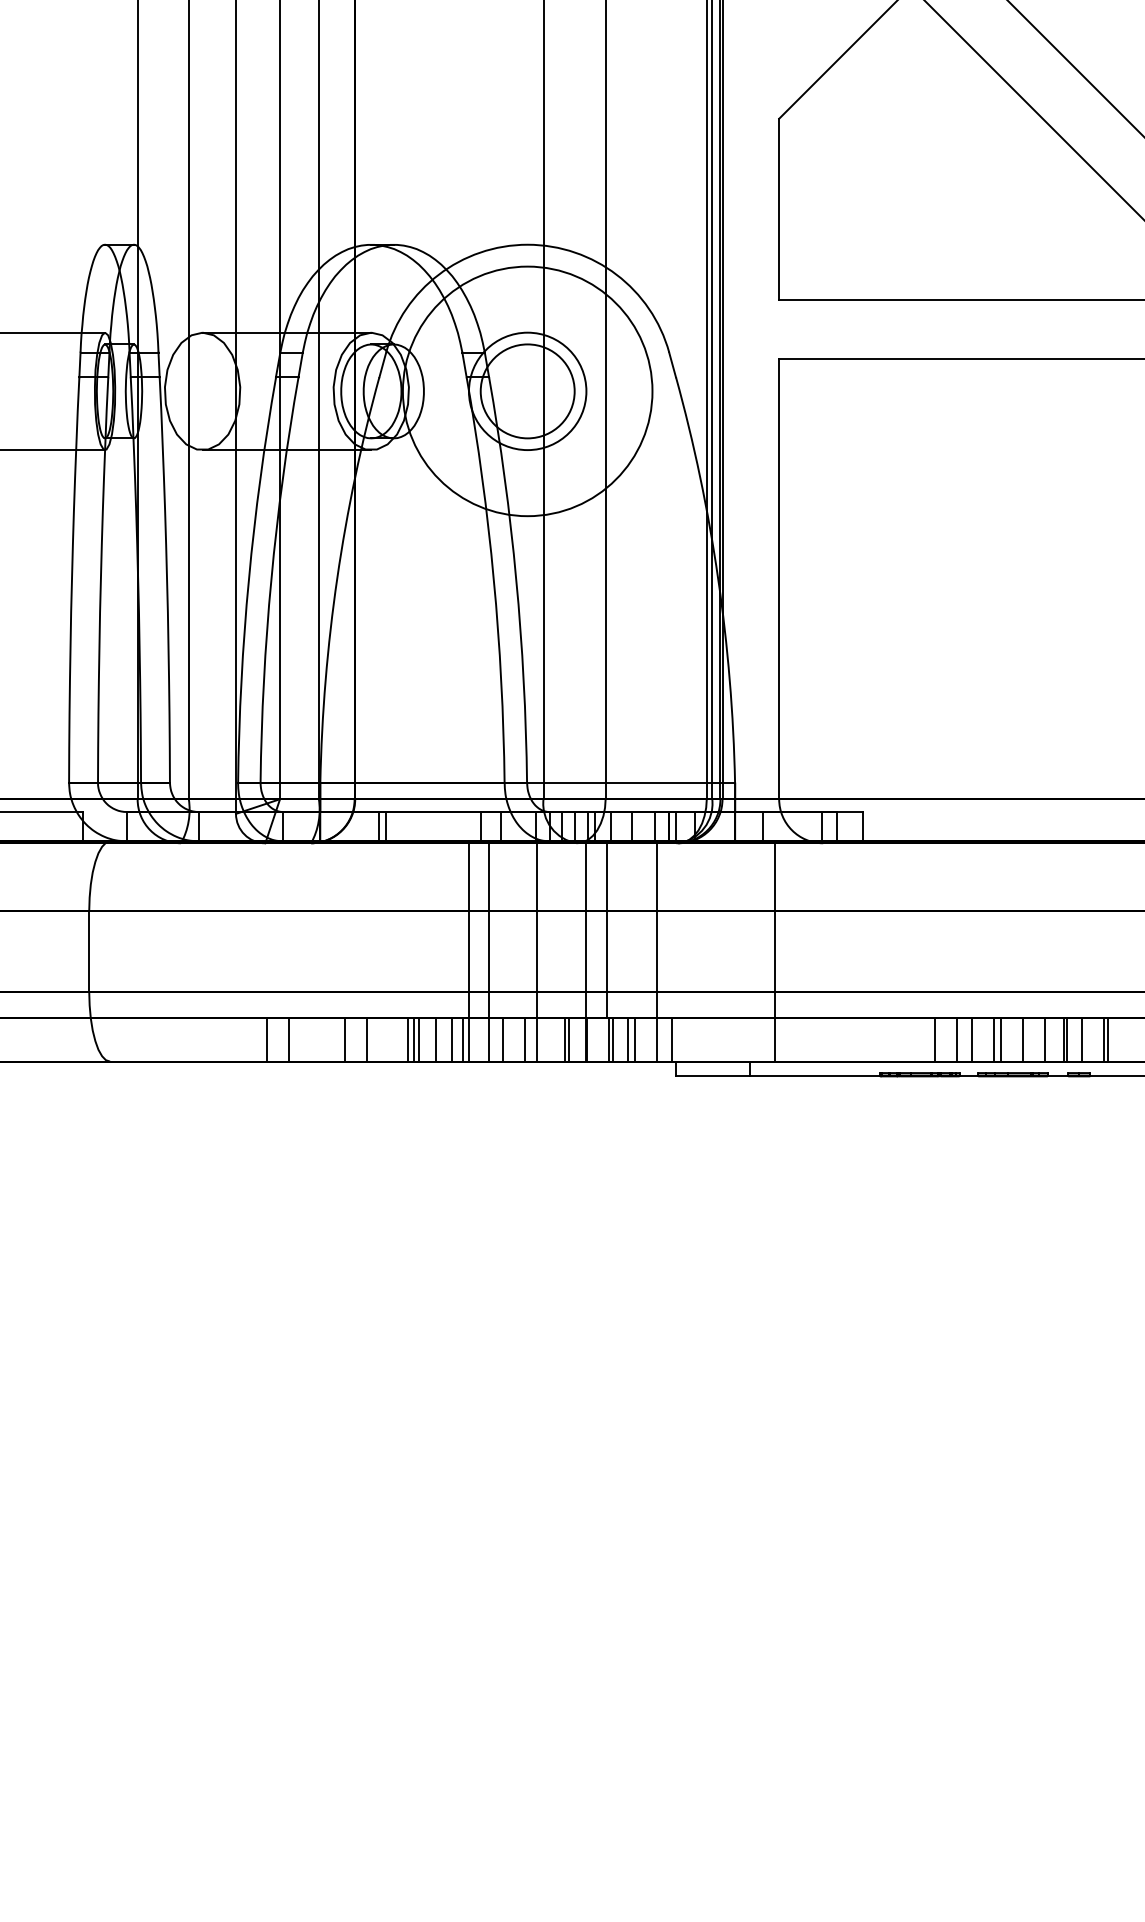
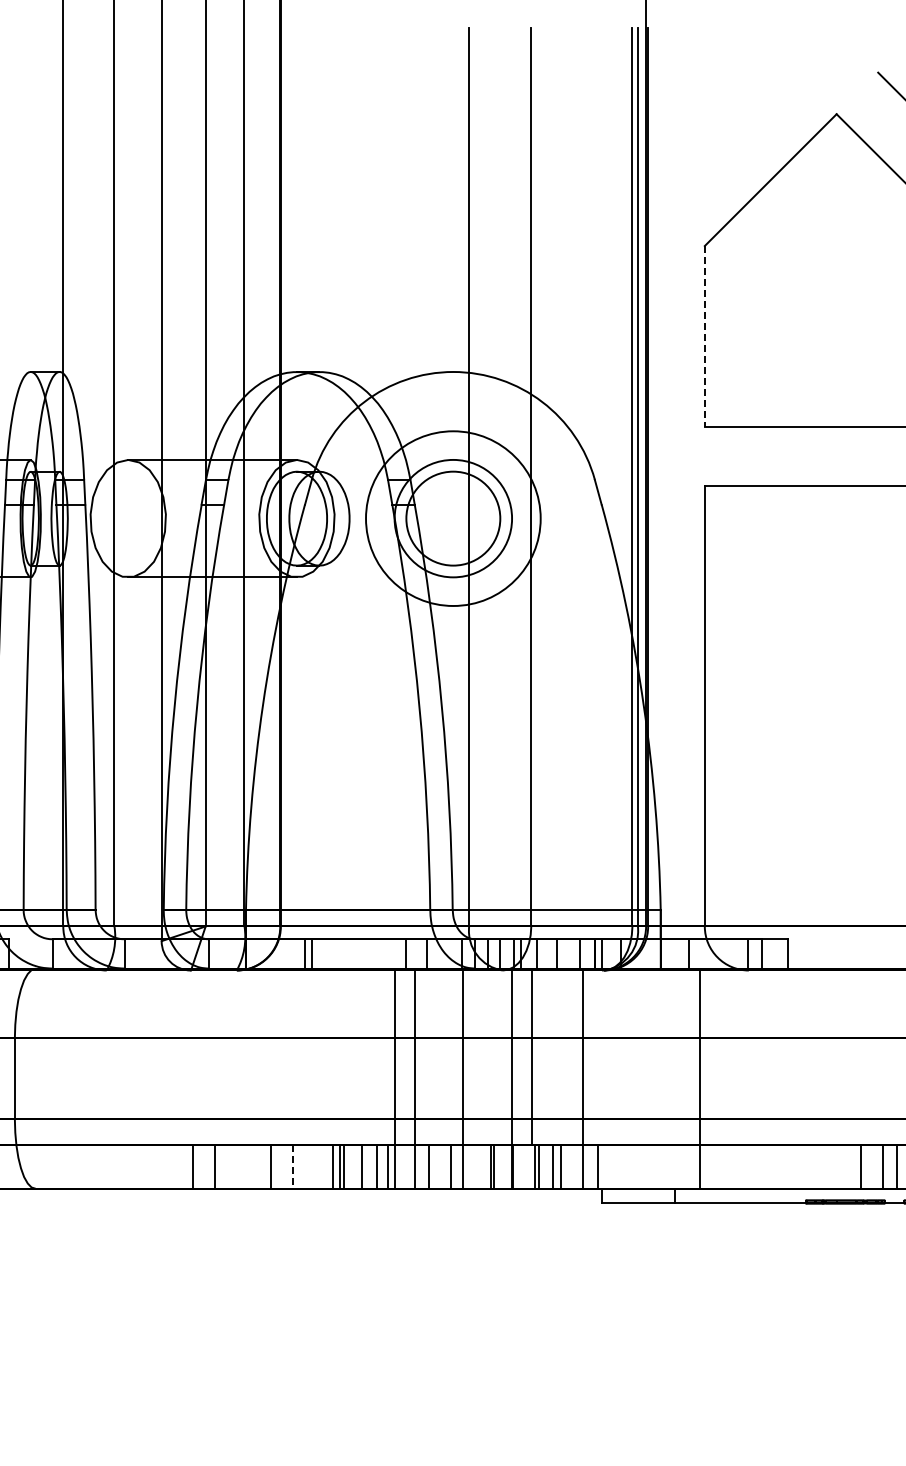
line: (779, 209) -> (705, 336), solid -> dashed
circle: (527, 391) -> (453, 518), size x0.7
line: (367, 1040) -> (293, 1167), solid -> dashed

